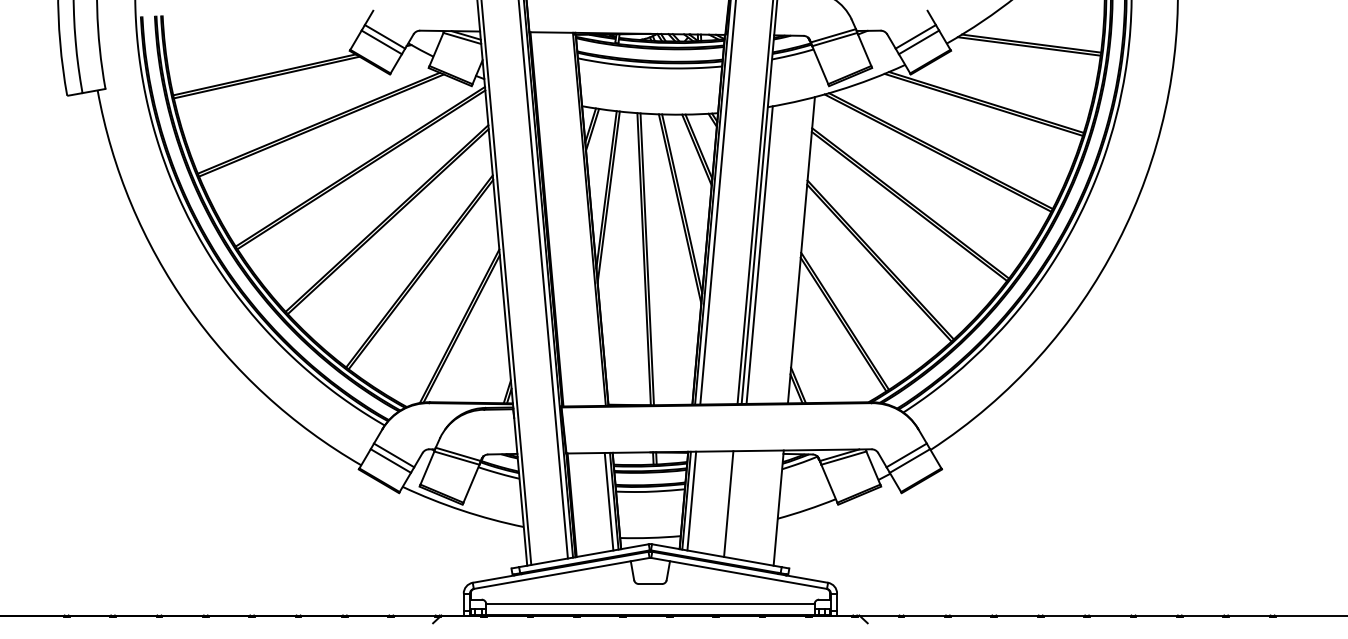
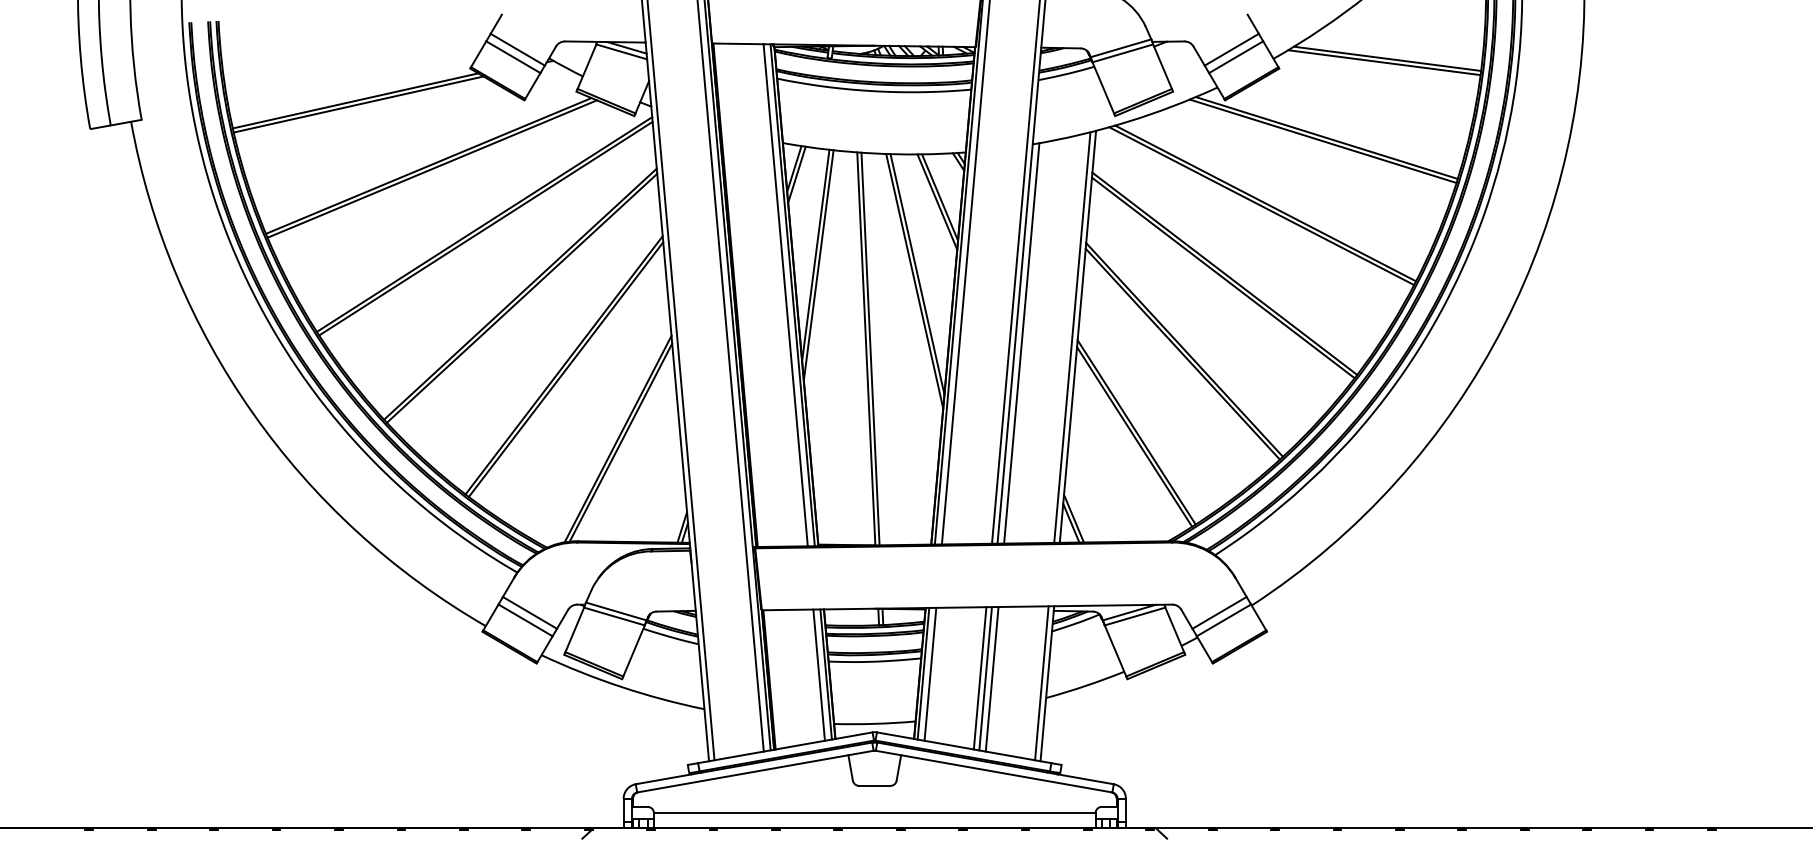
line: (584, 219) -> (785, 295), added
line: (797, 250) -> (1072, 337), added
line: (732, 504) -> (985, 678), added
line: (737, 504) -> (991, 679), added
line: (774, 507) -> (1041, 683), added

